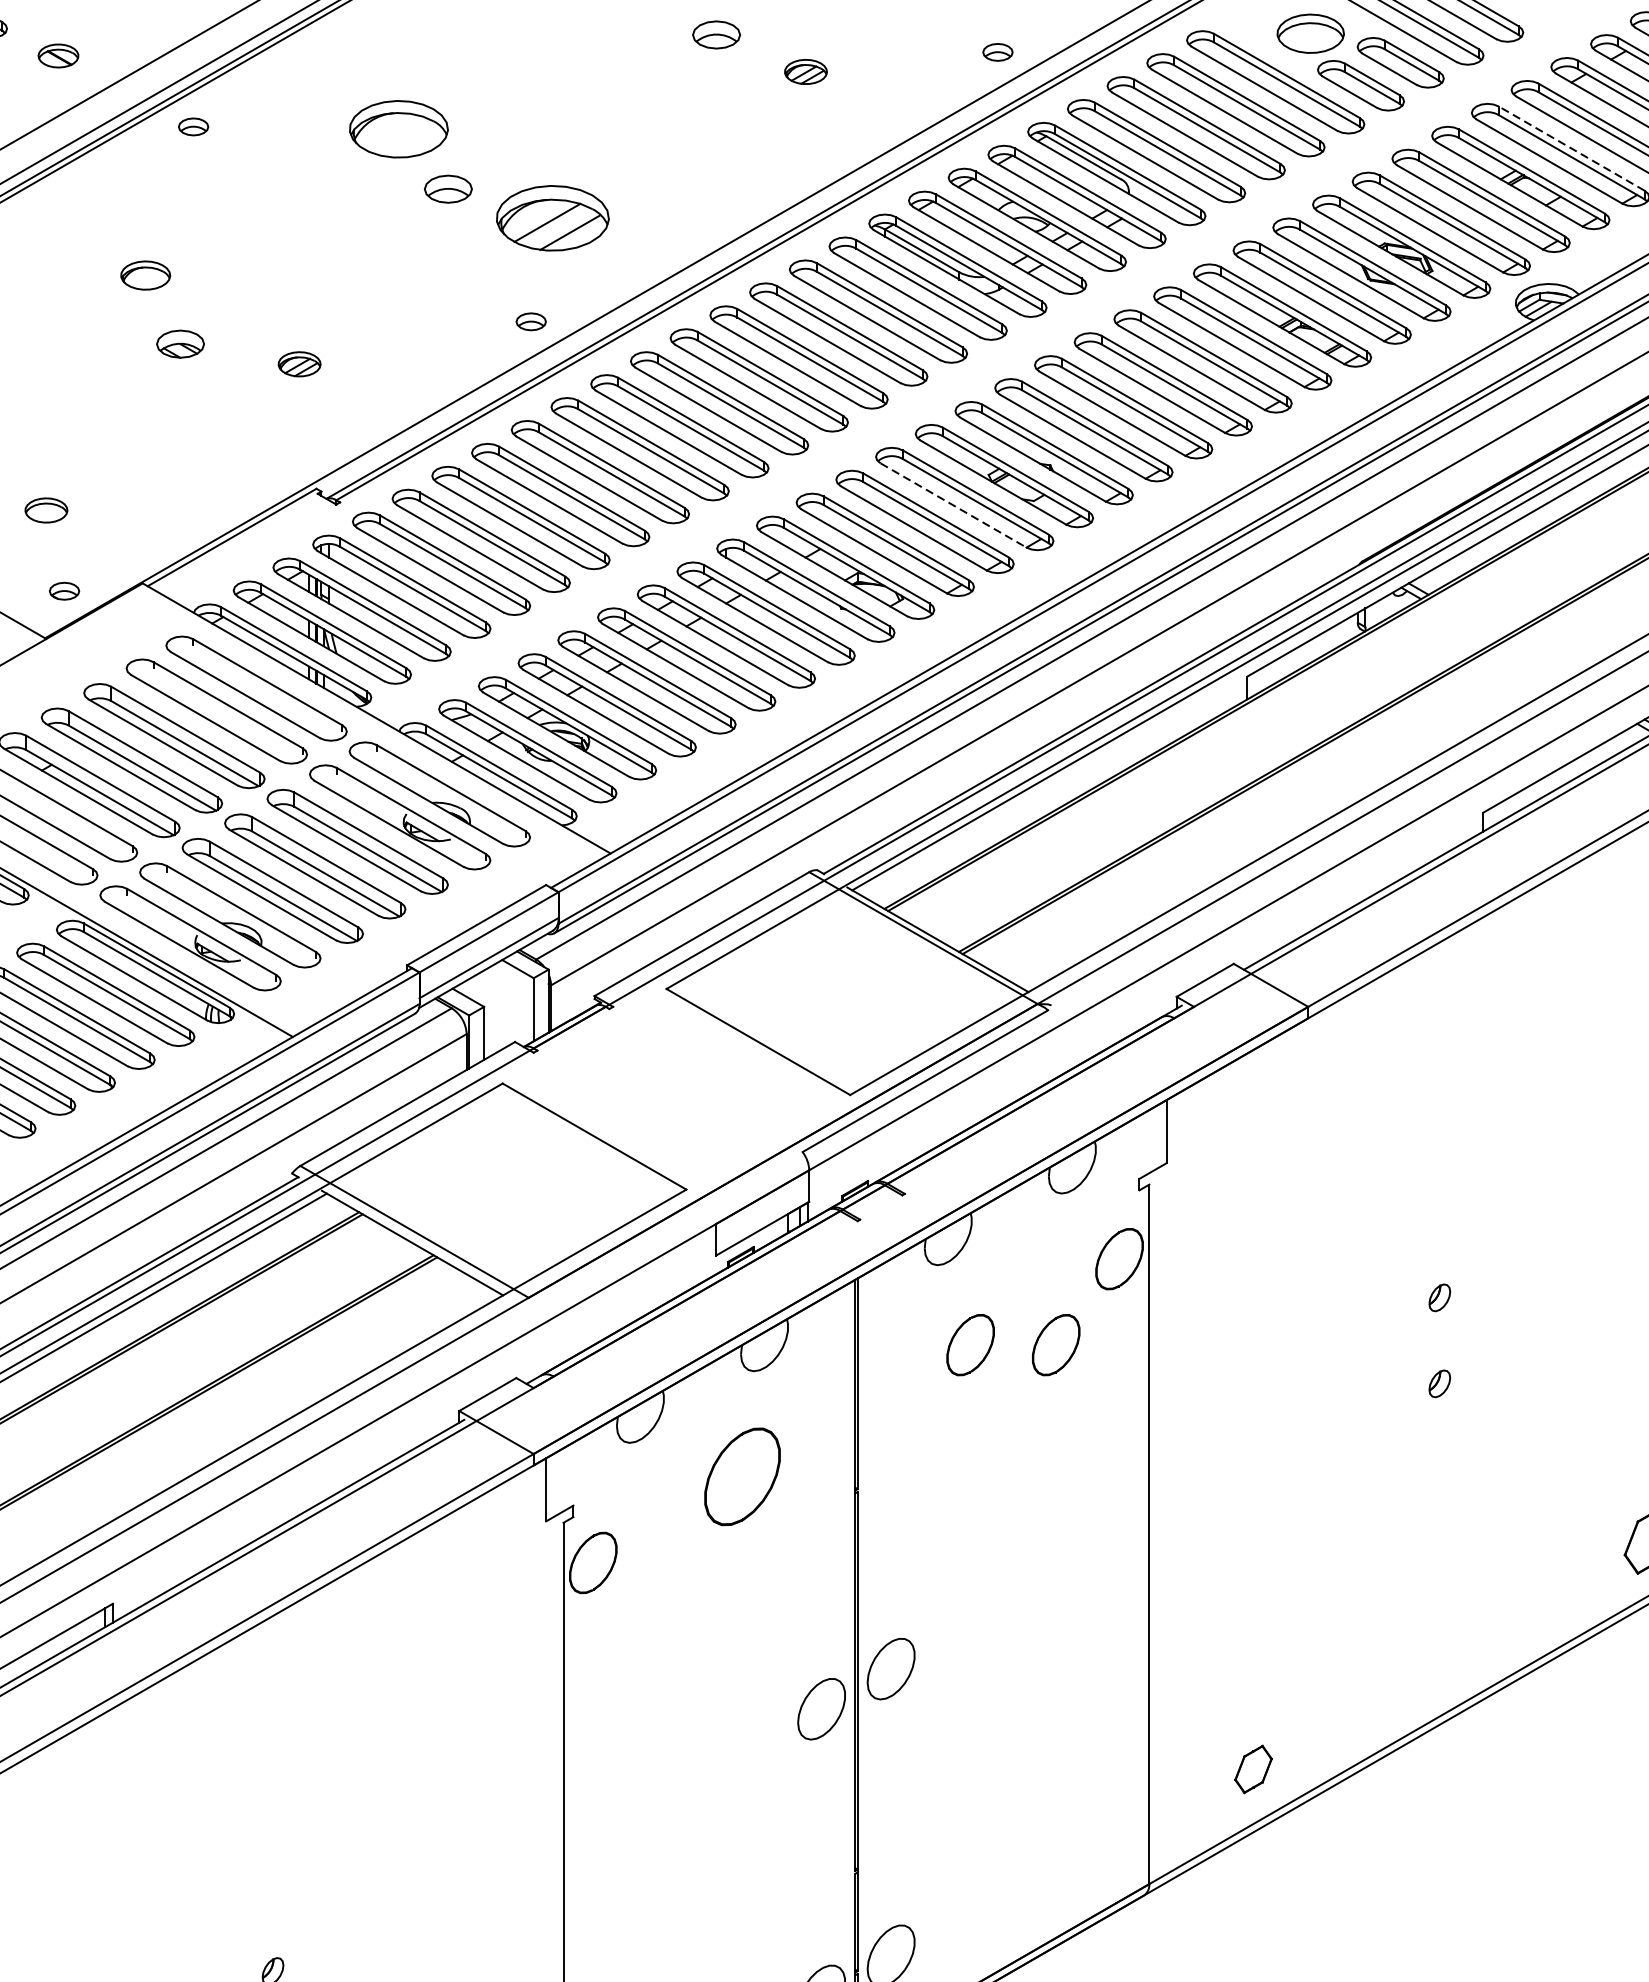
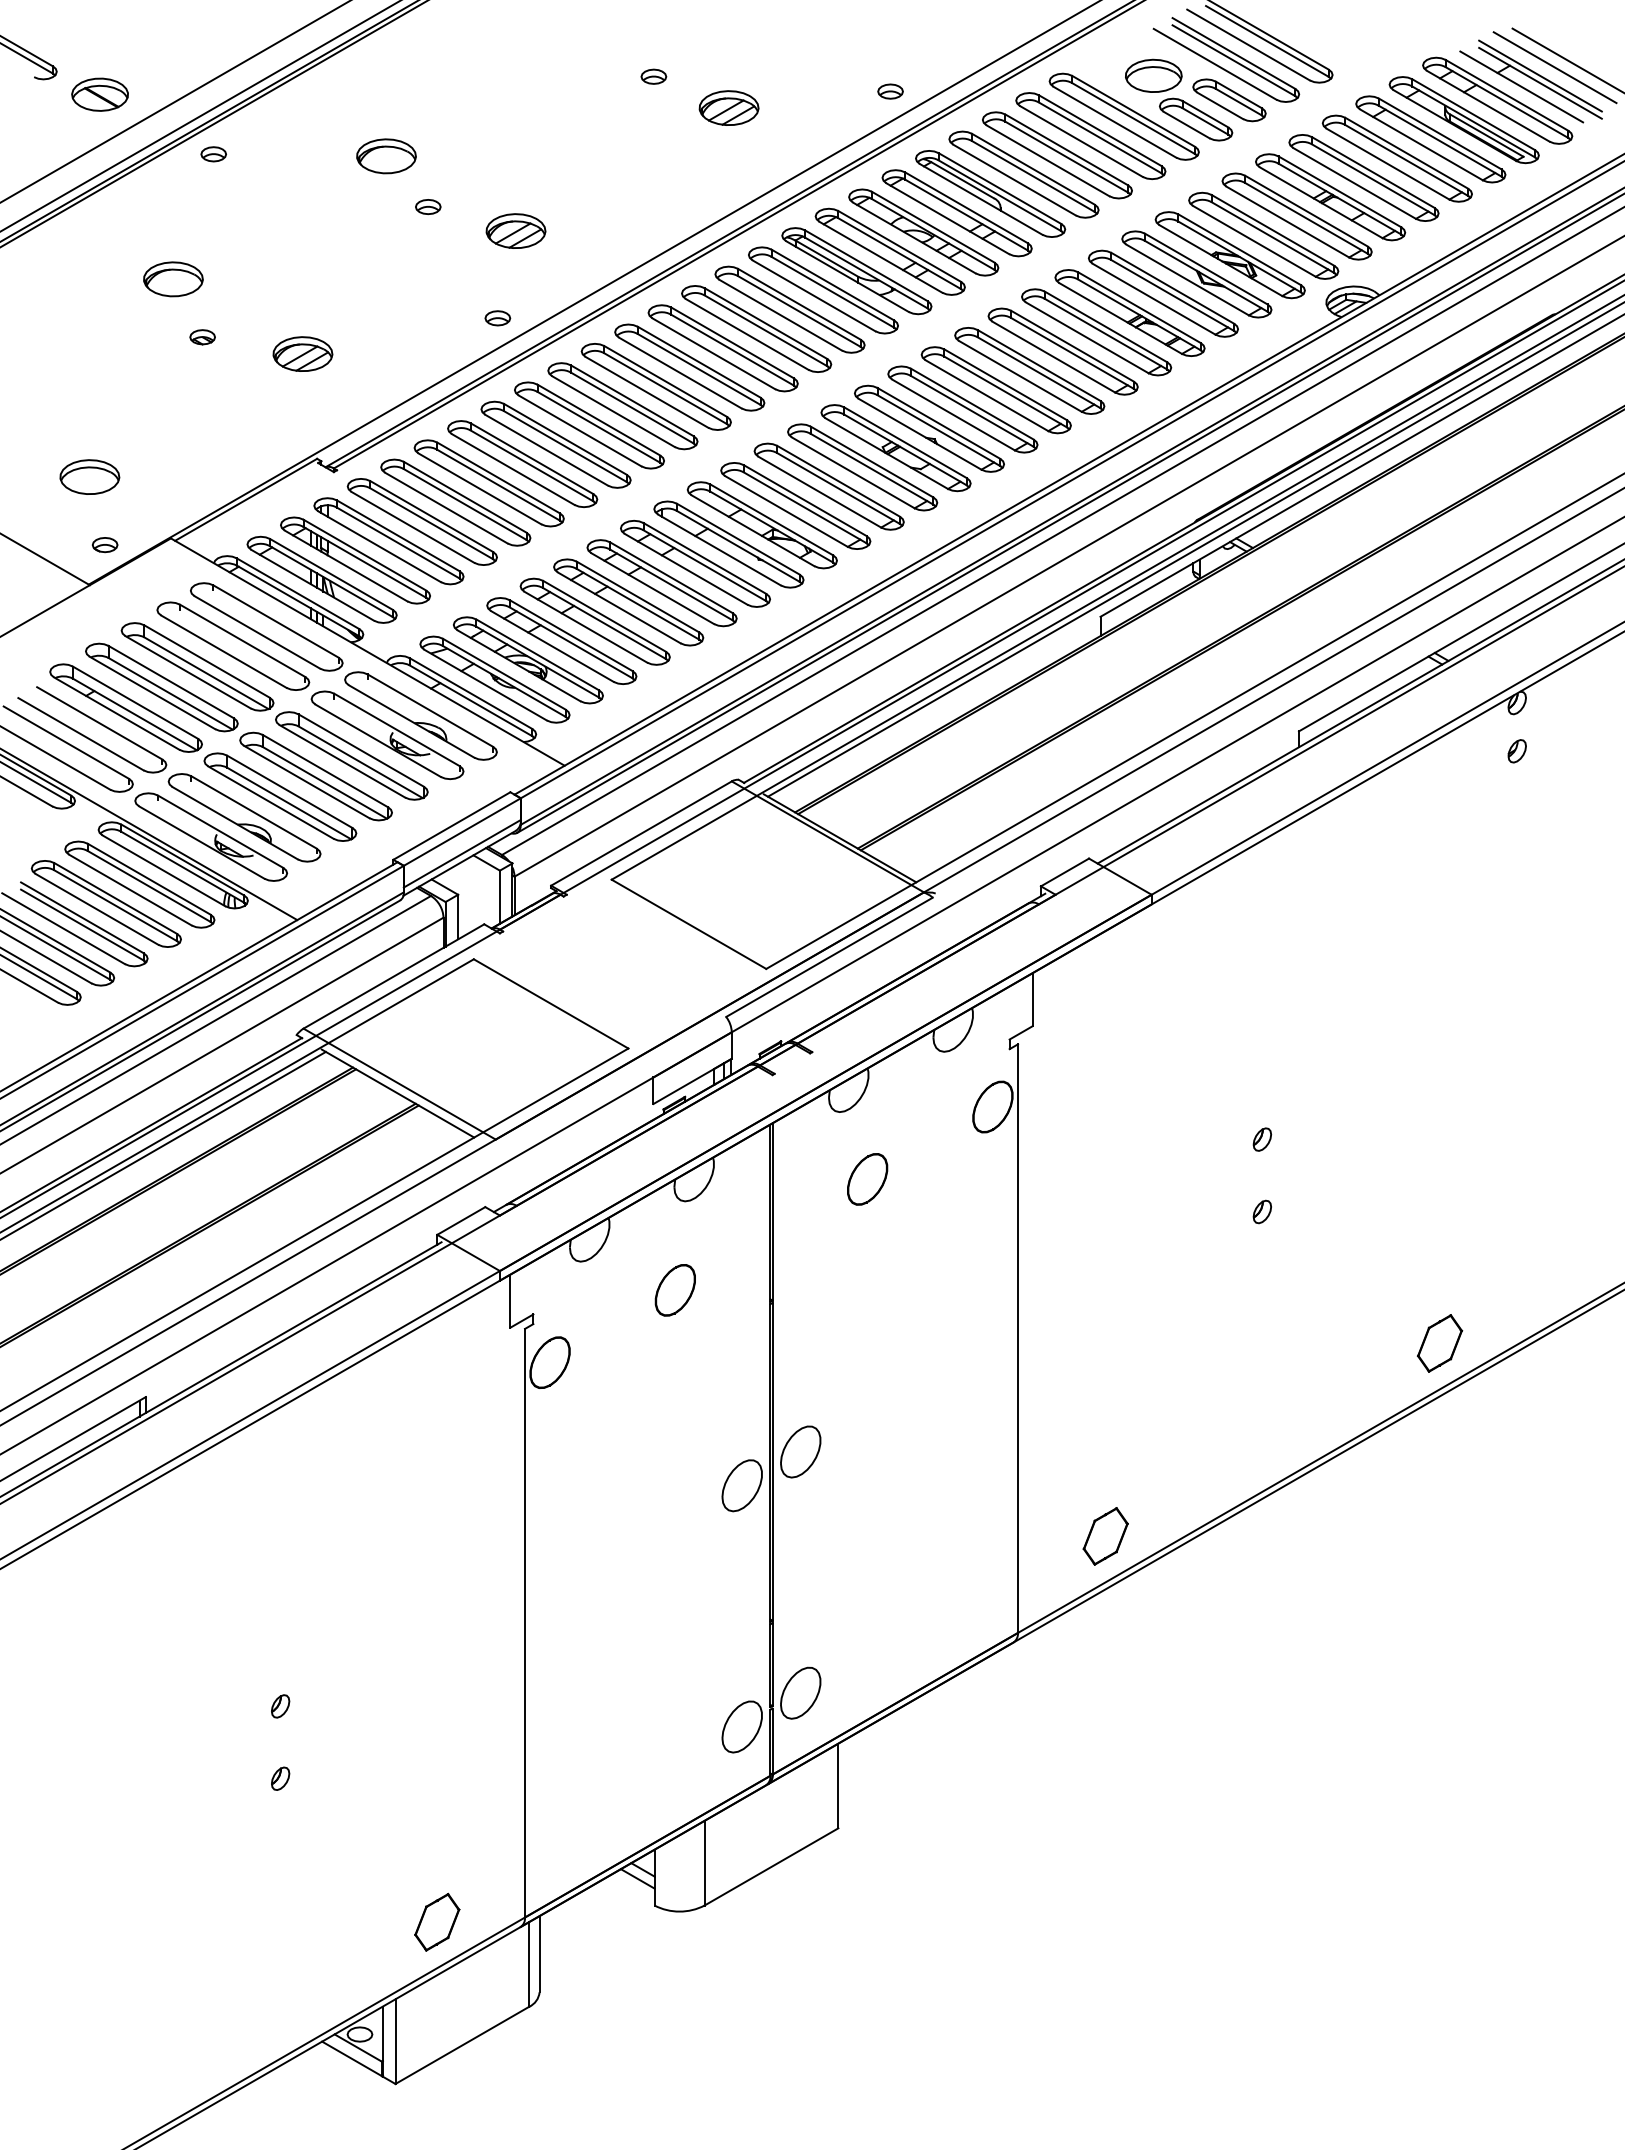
part: (716, 34) -> (653, 76), size x0.62
part: (57, 55) -> (99, 94), size x1.67
part: (805, 71) -> (728, 107), size x1.67
part: (398, 129) -> (386, 156), size x0.71
line: (1571, 148) -> (1373, 172), dashed -> solid
part: (448, 190) -> (428, 207), size x0.62
part: (552, 217) -> (515, 230), size x0.62
part: (145, 275) -> (173, 279), size x1.43
part: (180, 344) -> (202, 337), size x0.62
part: (299, 363) -> (302, 353), size x1.67
line: (953, 505) -> (853, 472), dashed -> solid
part: (45, 509) -> (89, 476), size x1.67
part: (1056, 1345) -> (939, 1179), removed
part: (741, 1477) -> (674, 1290), size x0.62
part: (1253, 1769) -> (1105, 1536), size x1.43

